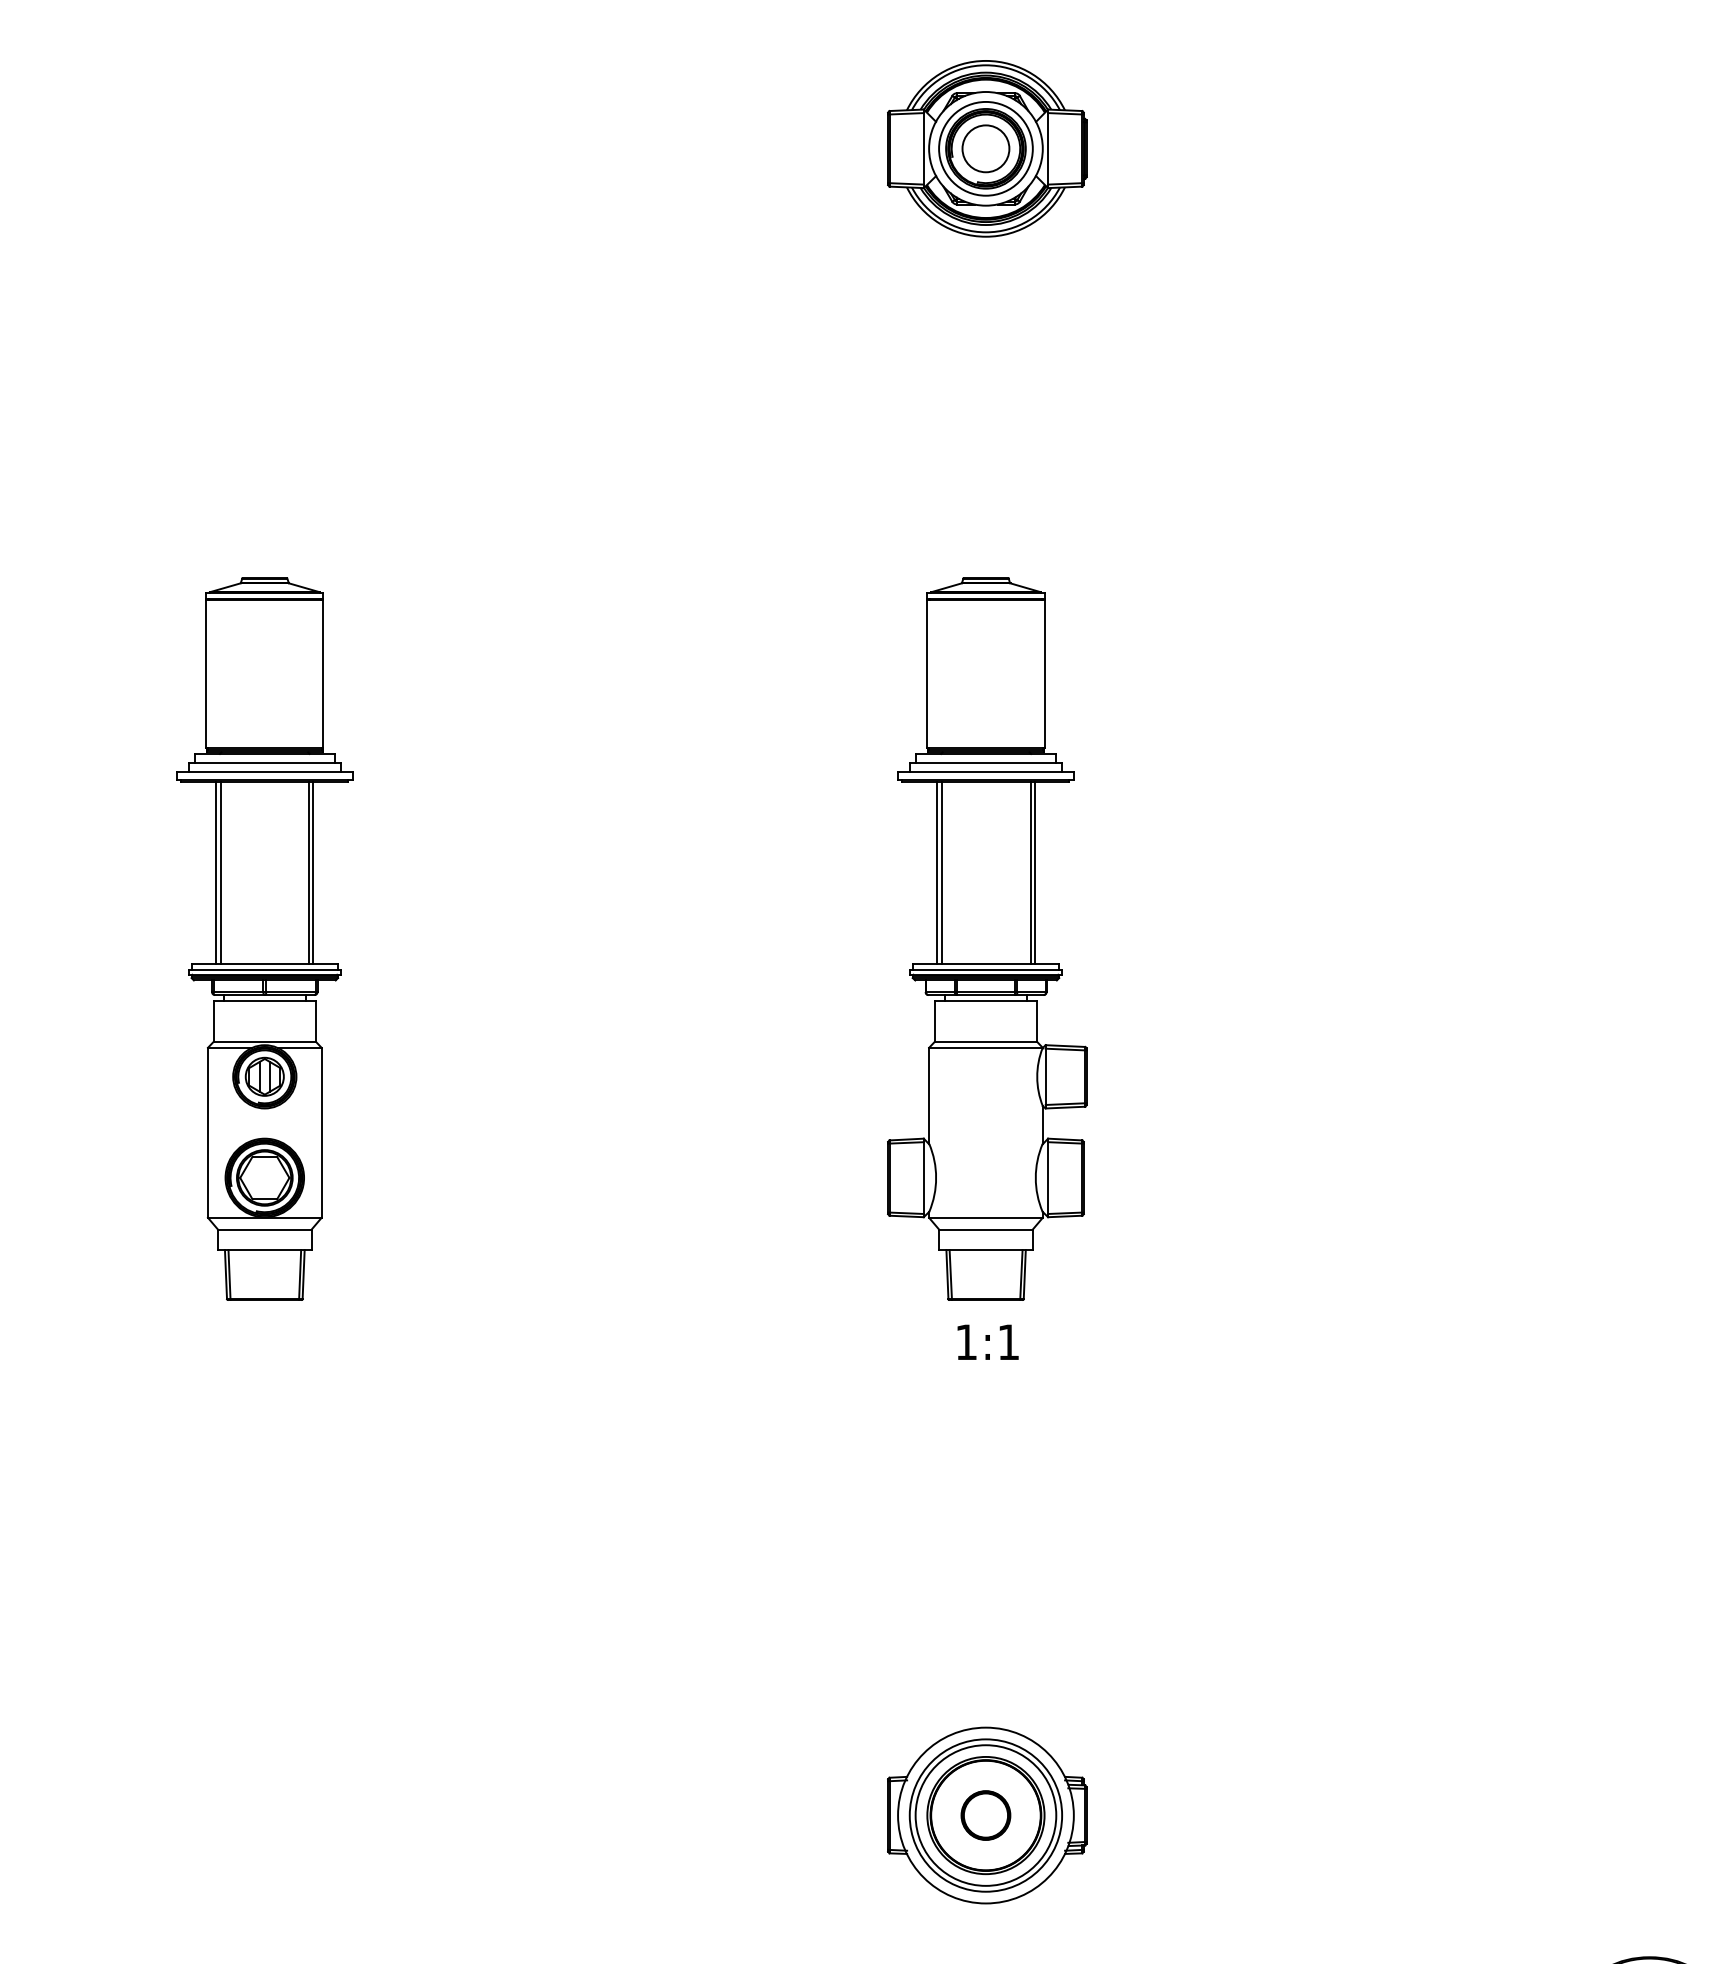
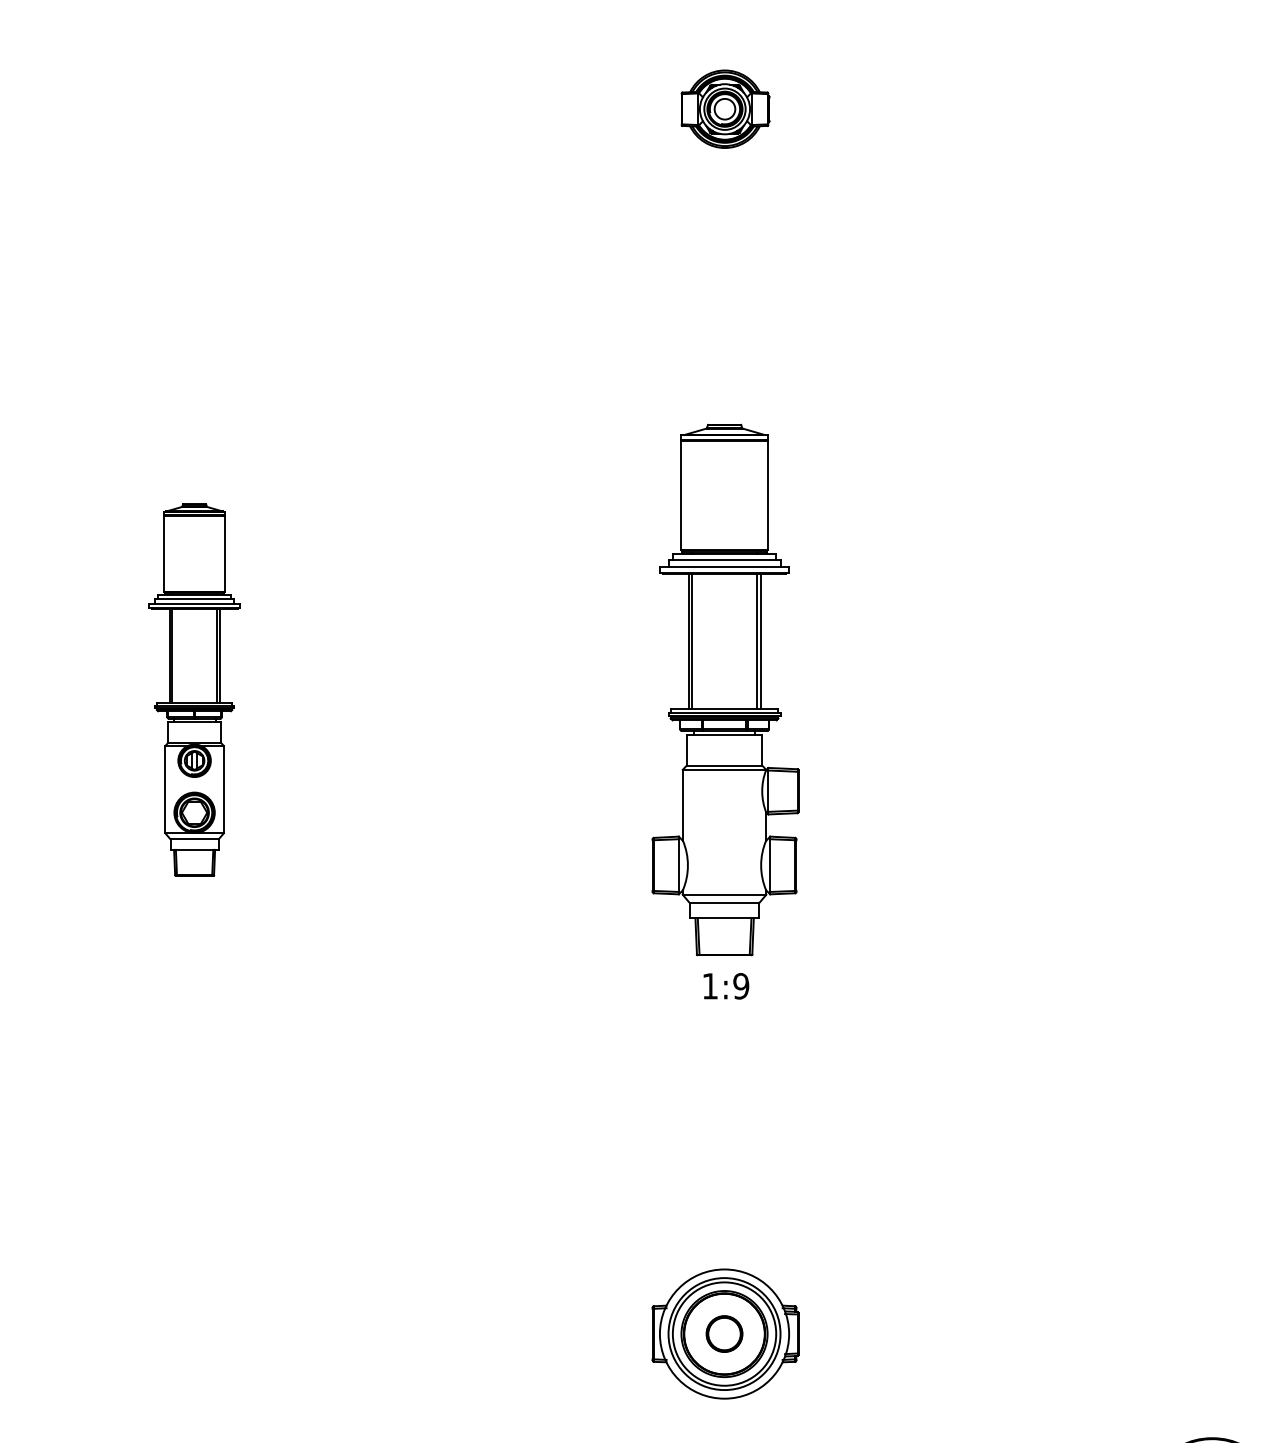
part: (987, 148) -> (725, 108), size x0.6
part: (264, 938) -> (194, 689), size x0.7
text: (1008, 1342) -> (741, 986), 1:1 -> 1:9

